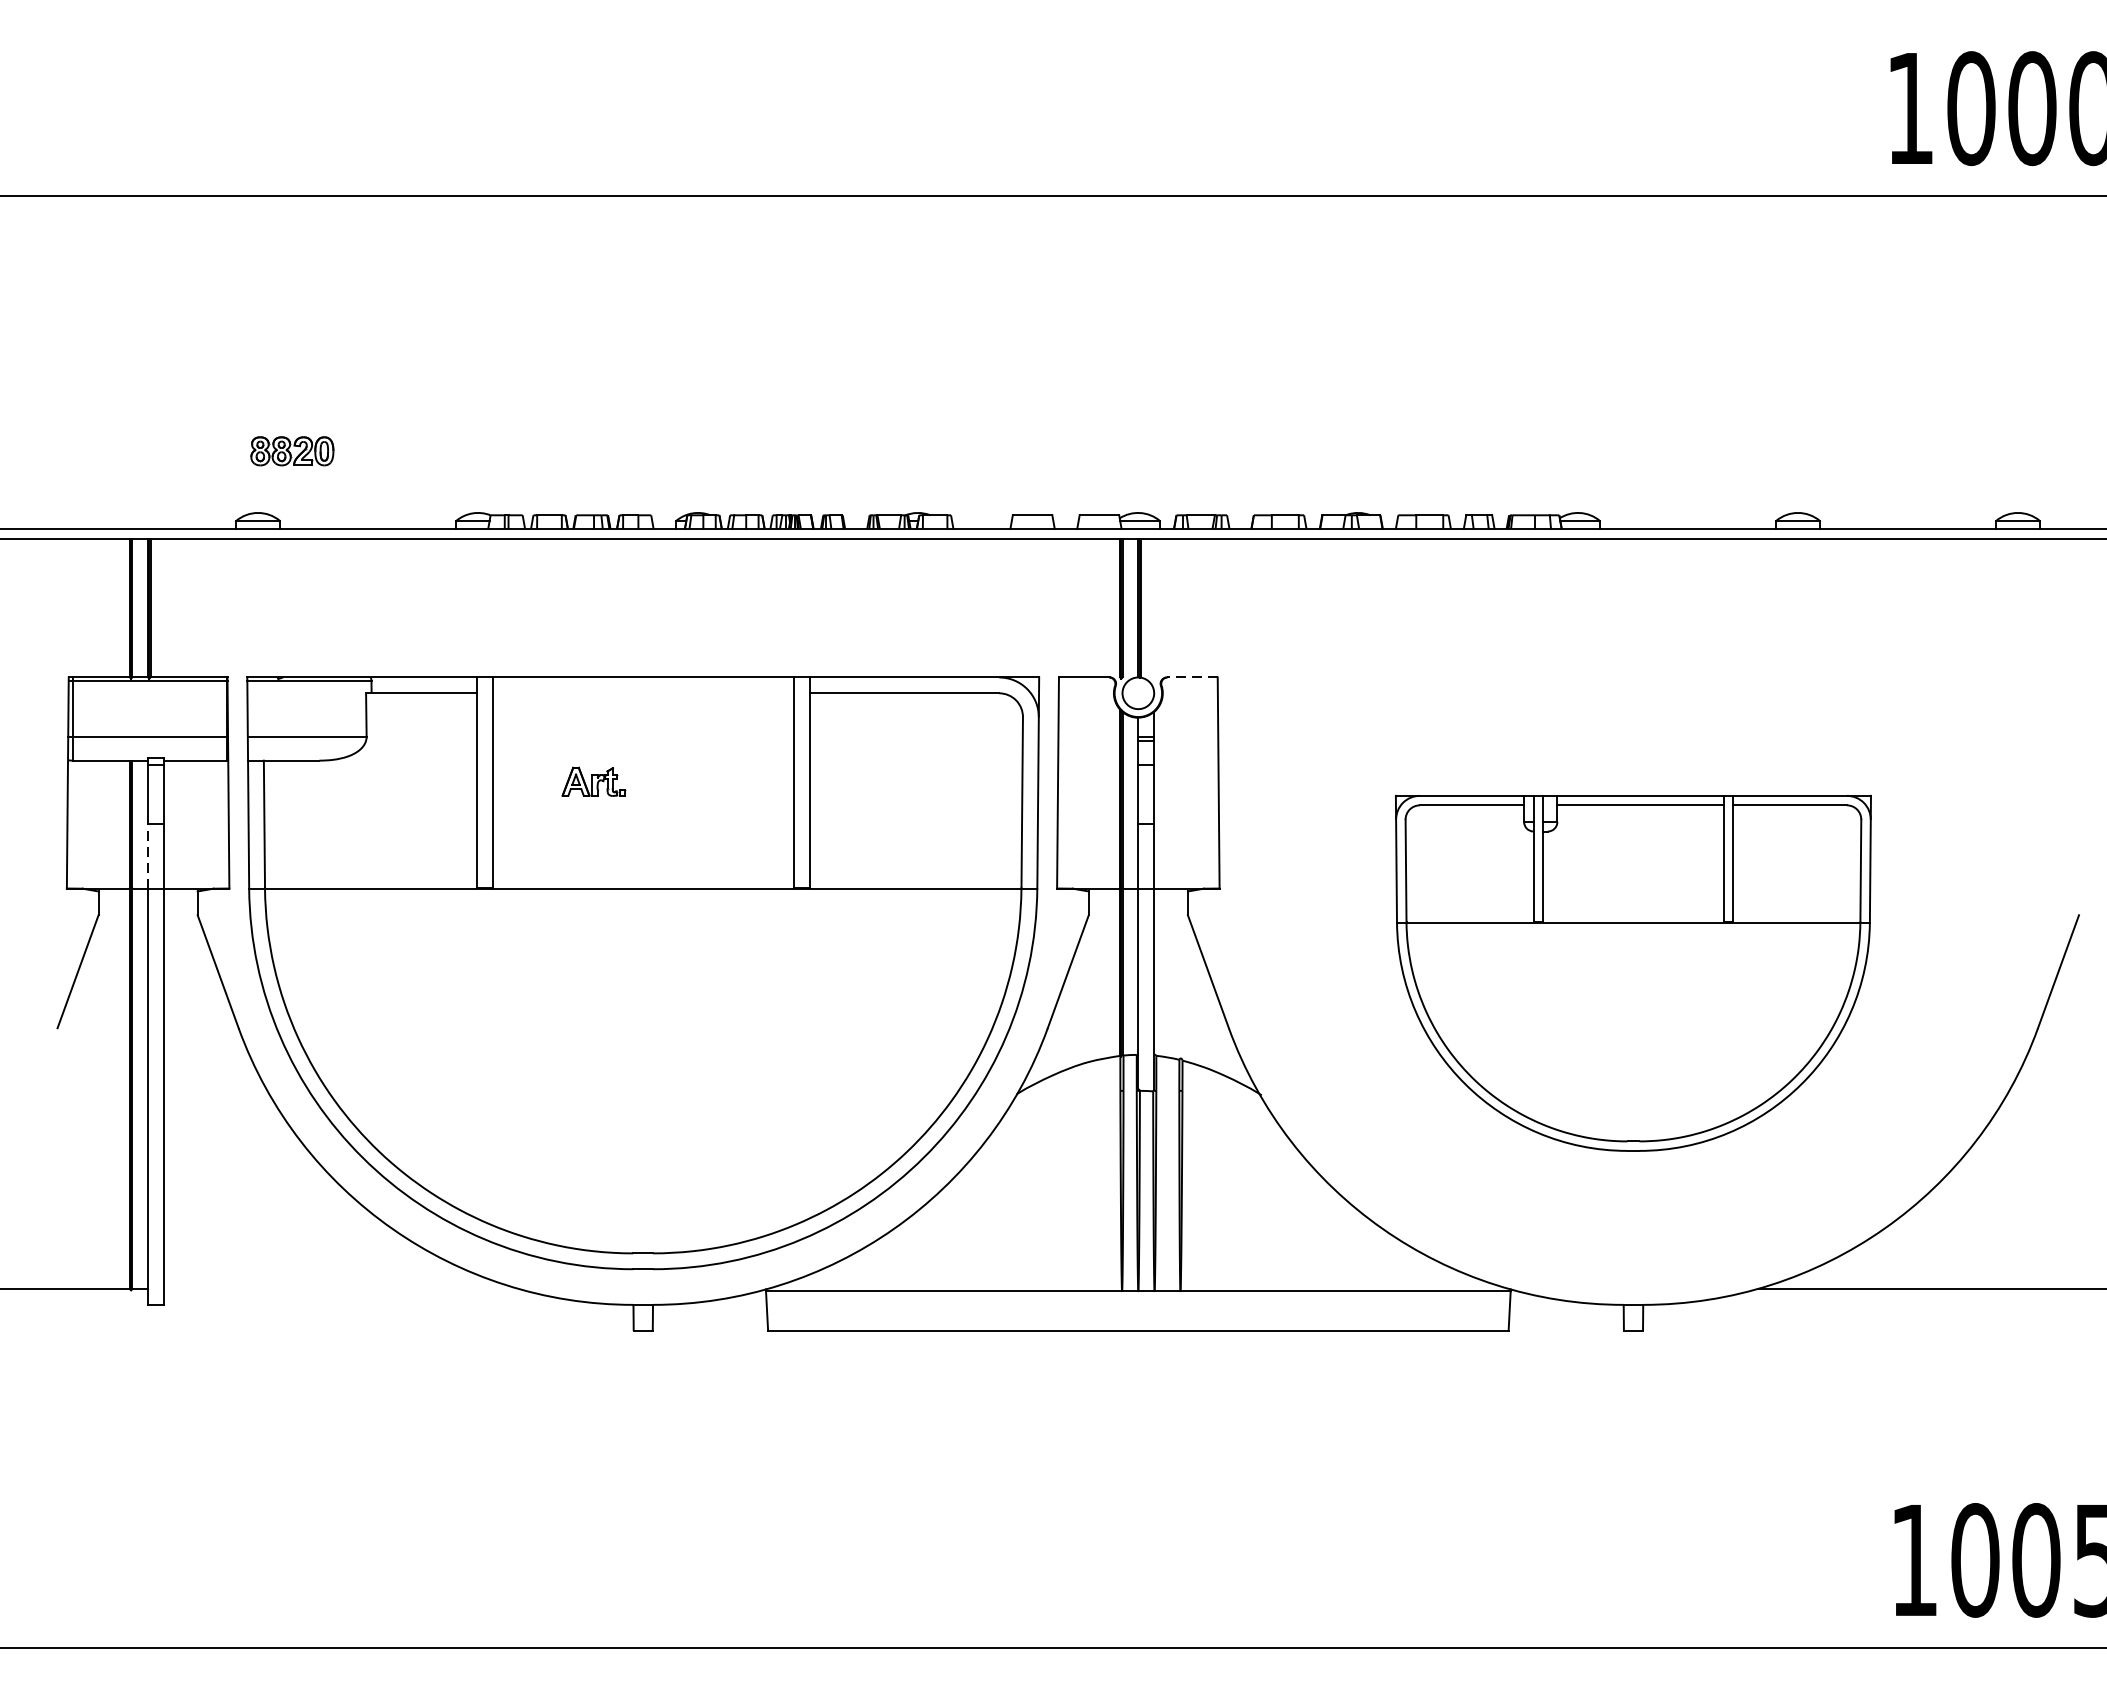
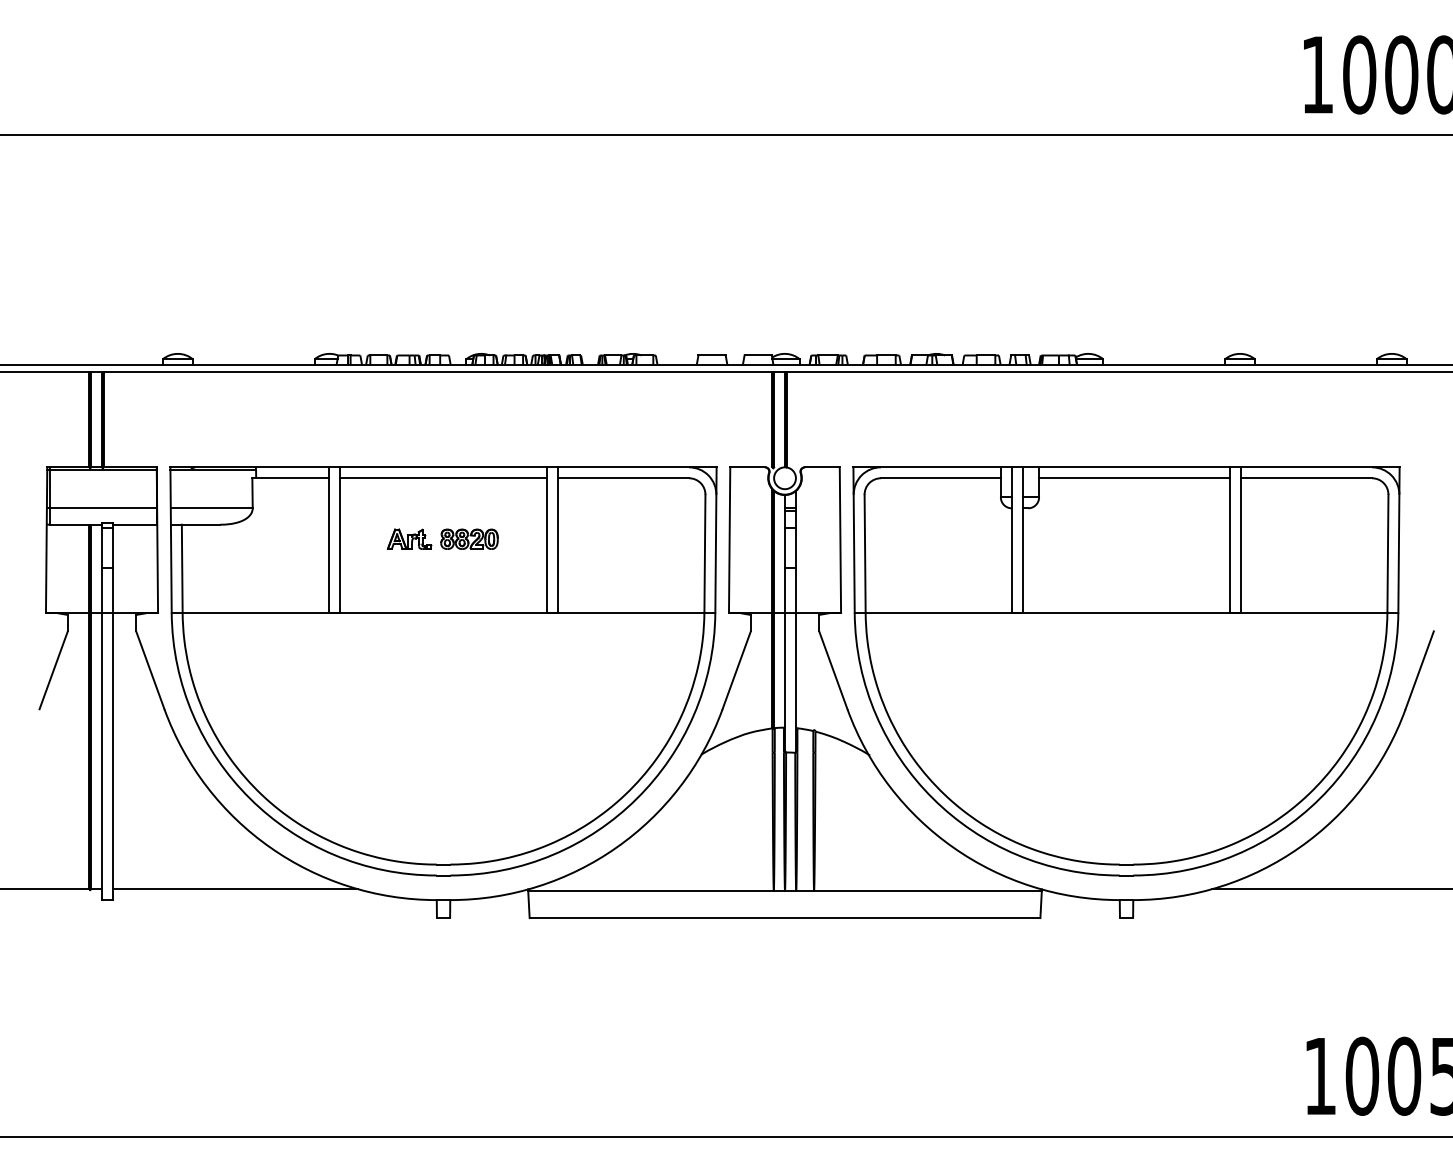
part: (292, 450) -> (469, 538), moved
line: (1192, 677) -> (822, 467), dashed -> solid
line: (643, 693) -> (443, 478), added
line: (148, 856) -> (102, 590), dashed -> solid
part: (1633, 973) -> (1126, 671), size x1.67
line: (340, 1289) -> (234, 889), added

